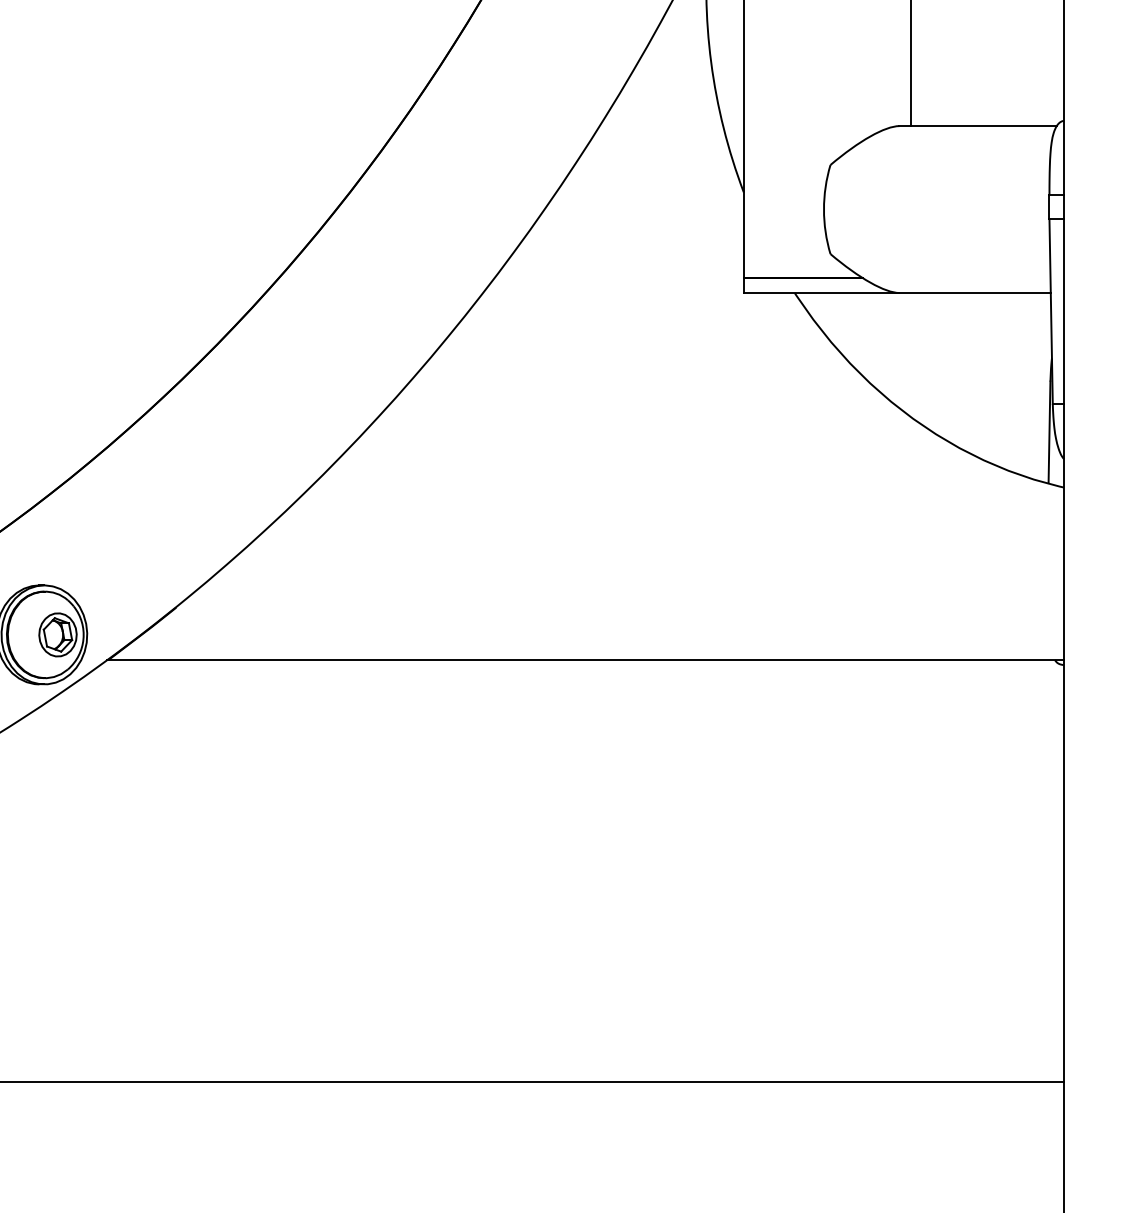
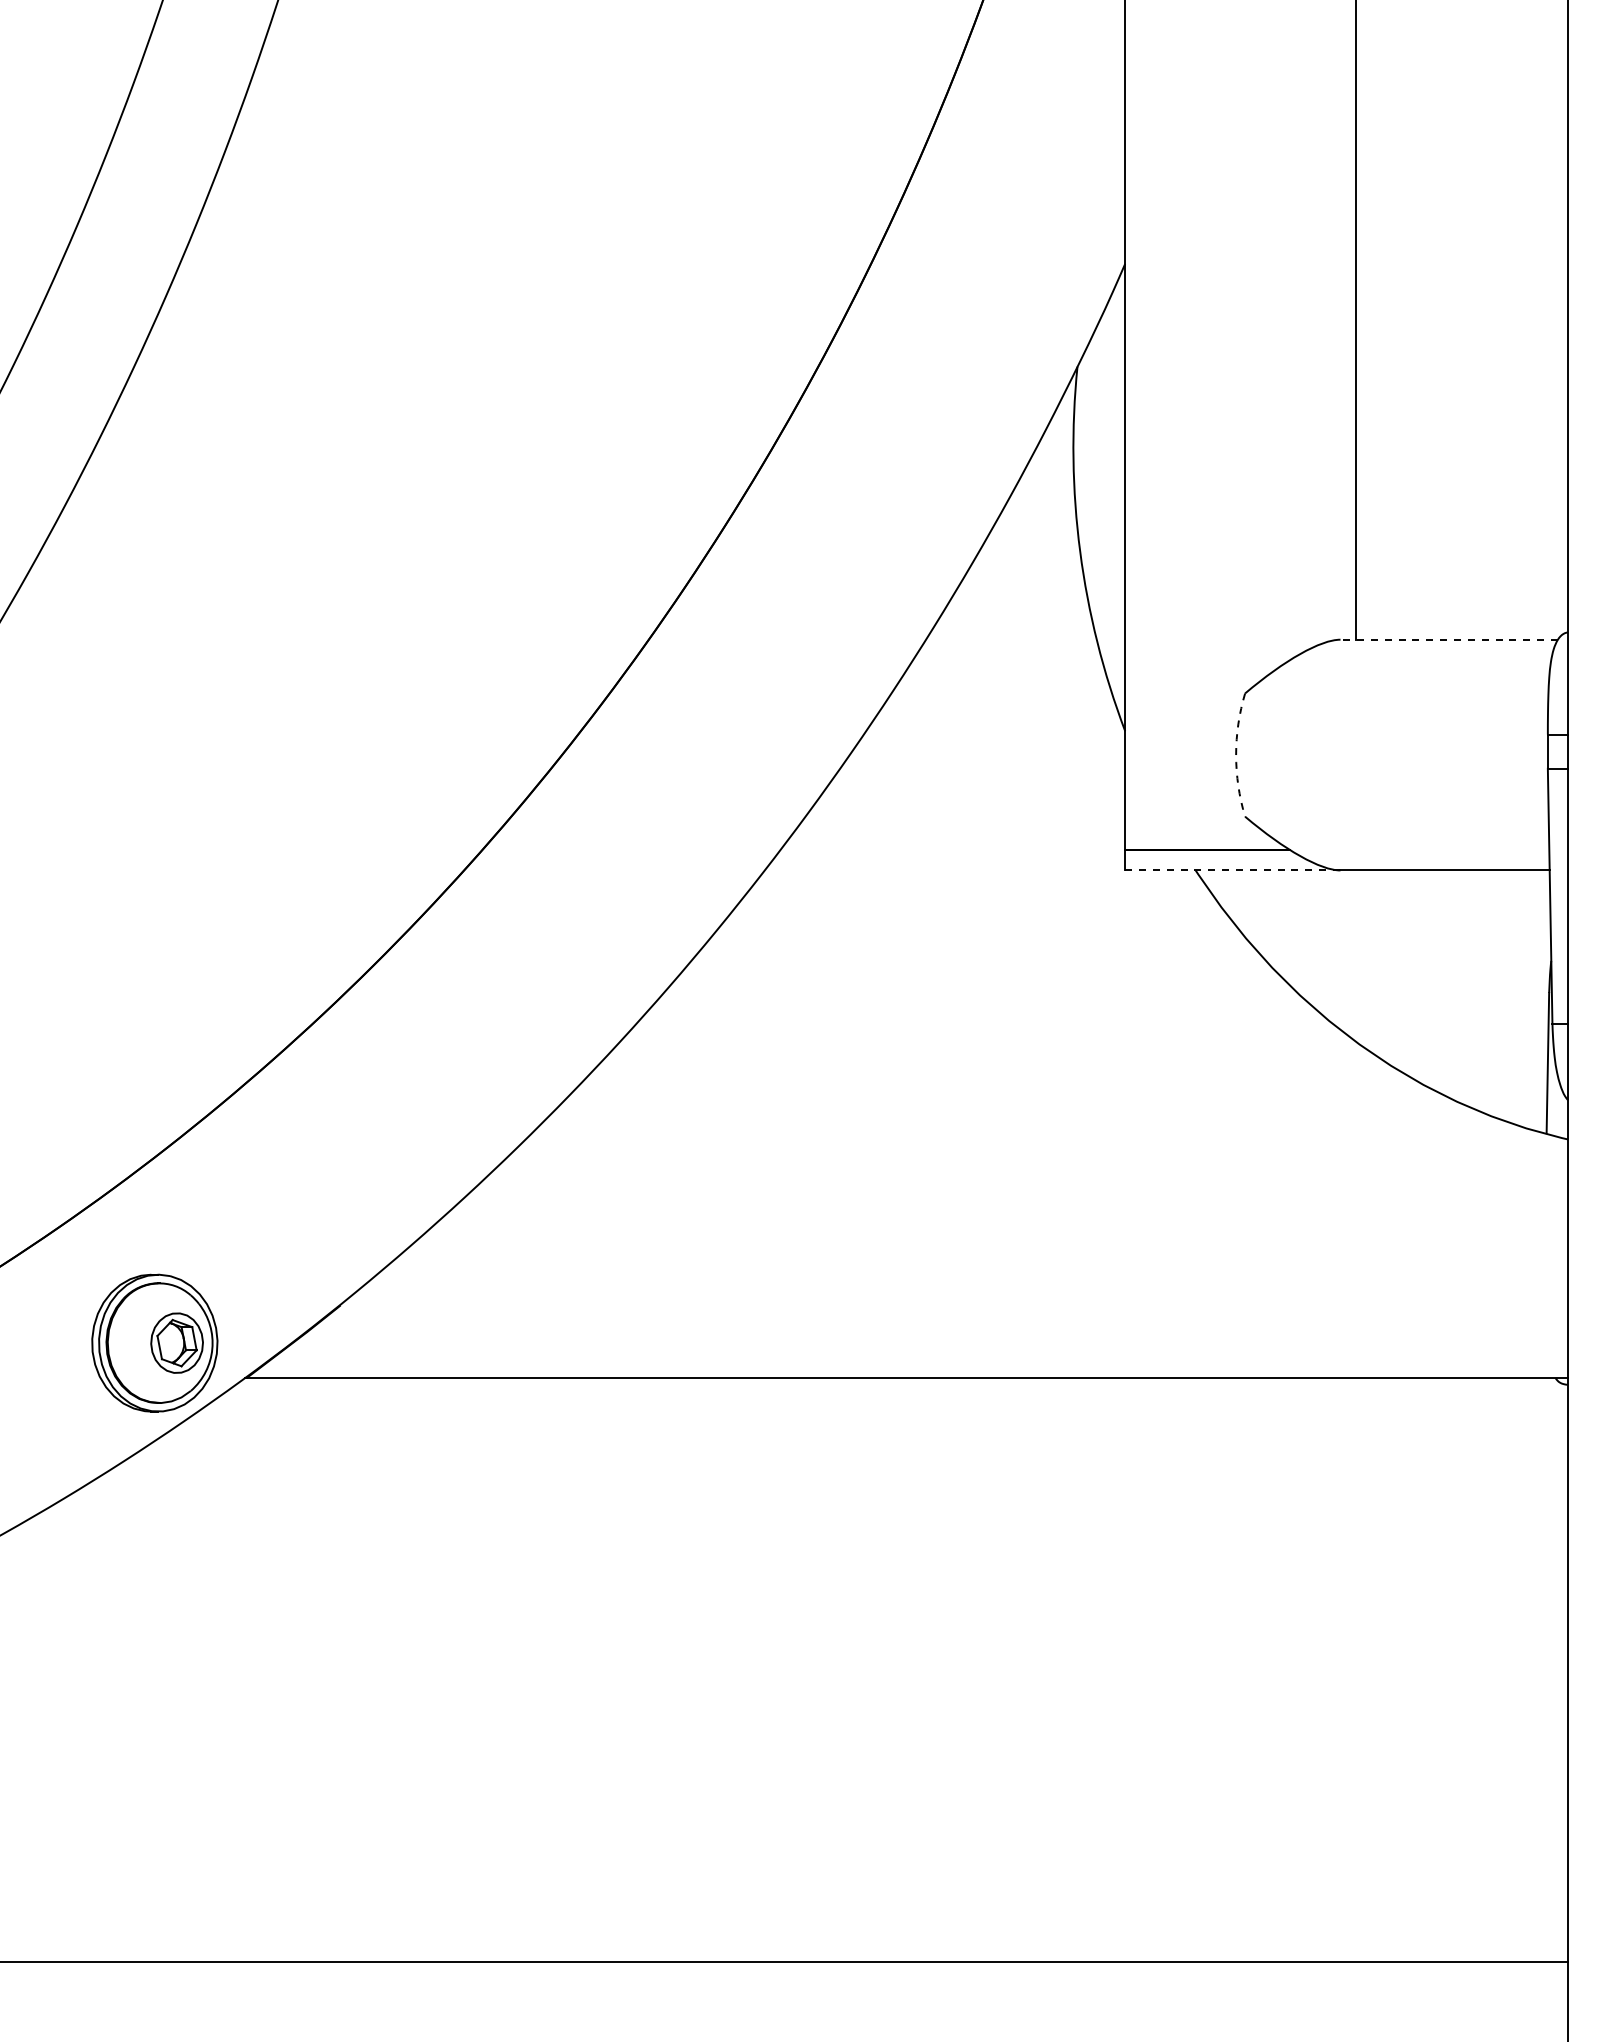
line: (978, 125) -> (1449, 639), solid -> dashed
arc: (824, 209) -> (1236, 755), solid -> dashed
line: (821, 293) -> (1232, 870), solid -> dashed

